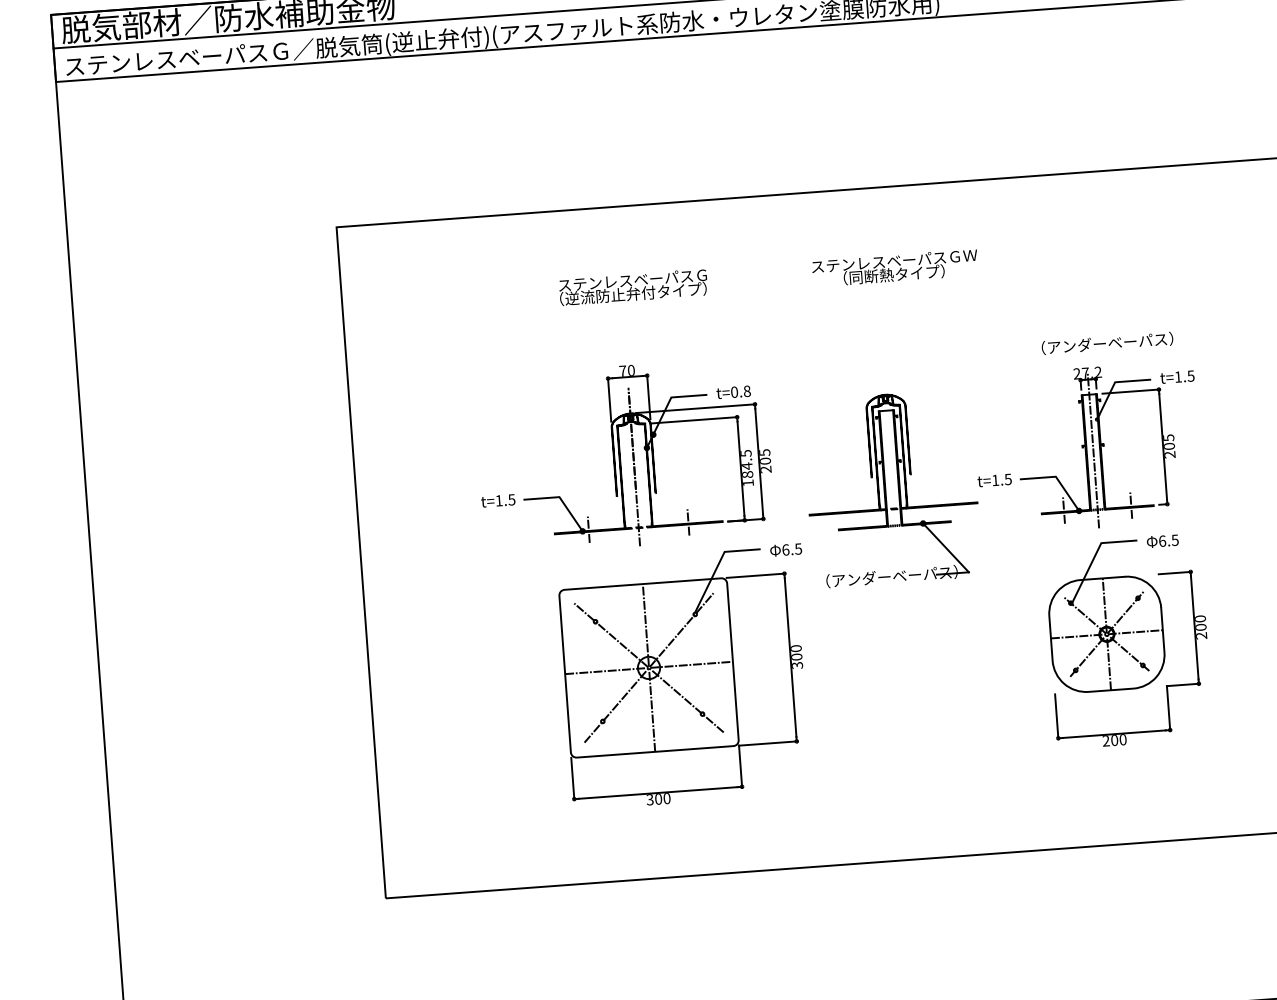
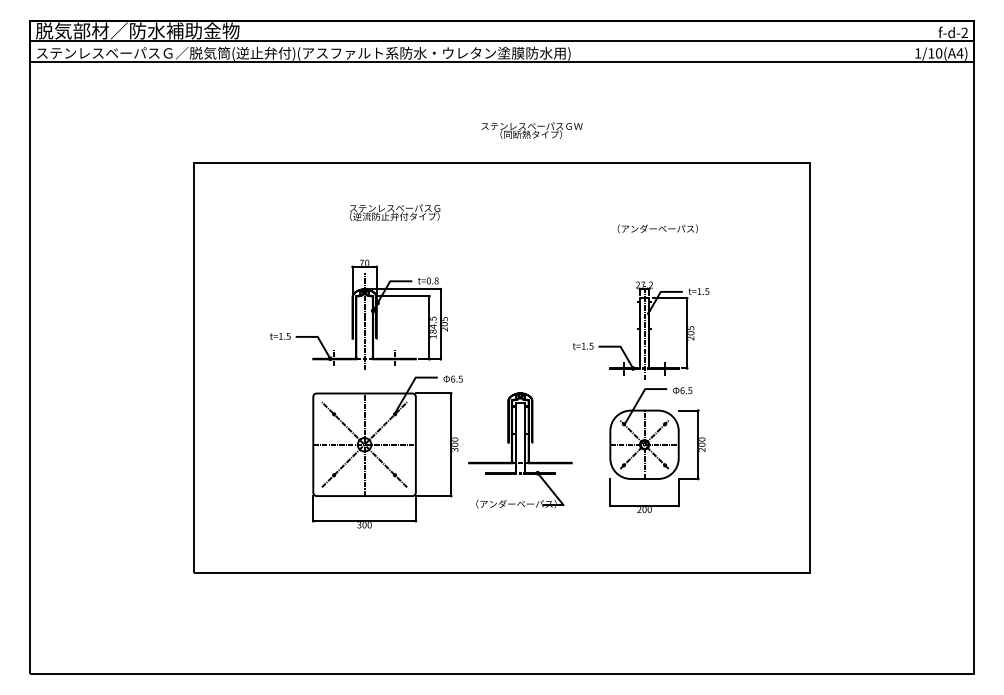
text: (894, 267) -> (531, 130), moved
text: (634, 287) -> (395, 212), moved
text: (1106, 342) -> (657, 228), moved
part: (892, 488) -> (520, 450), moved

